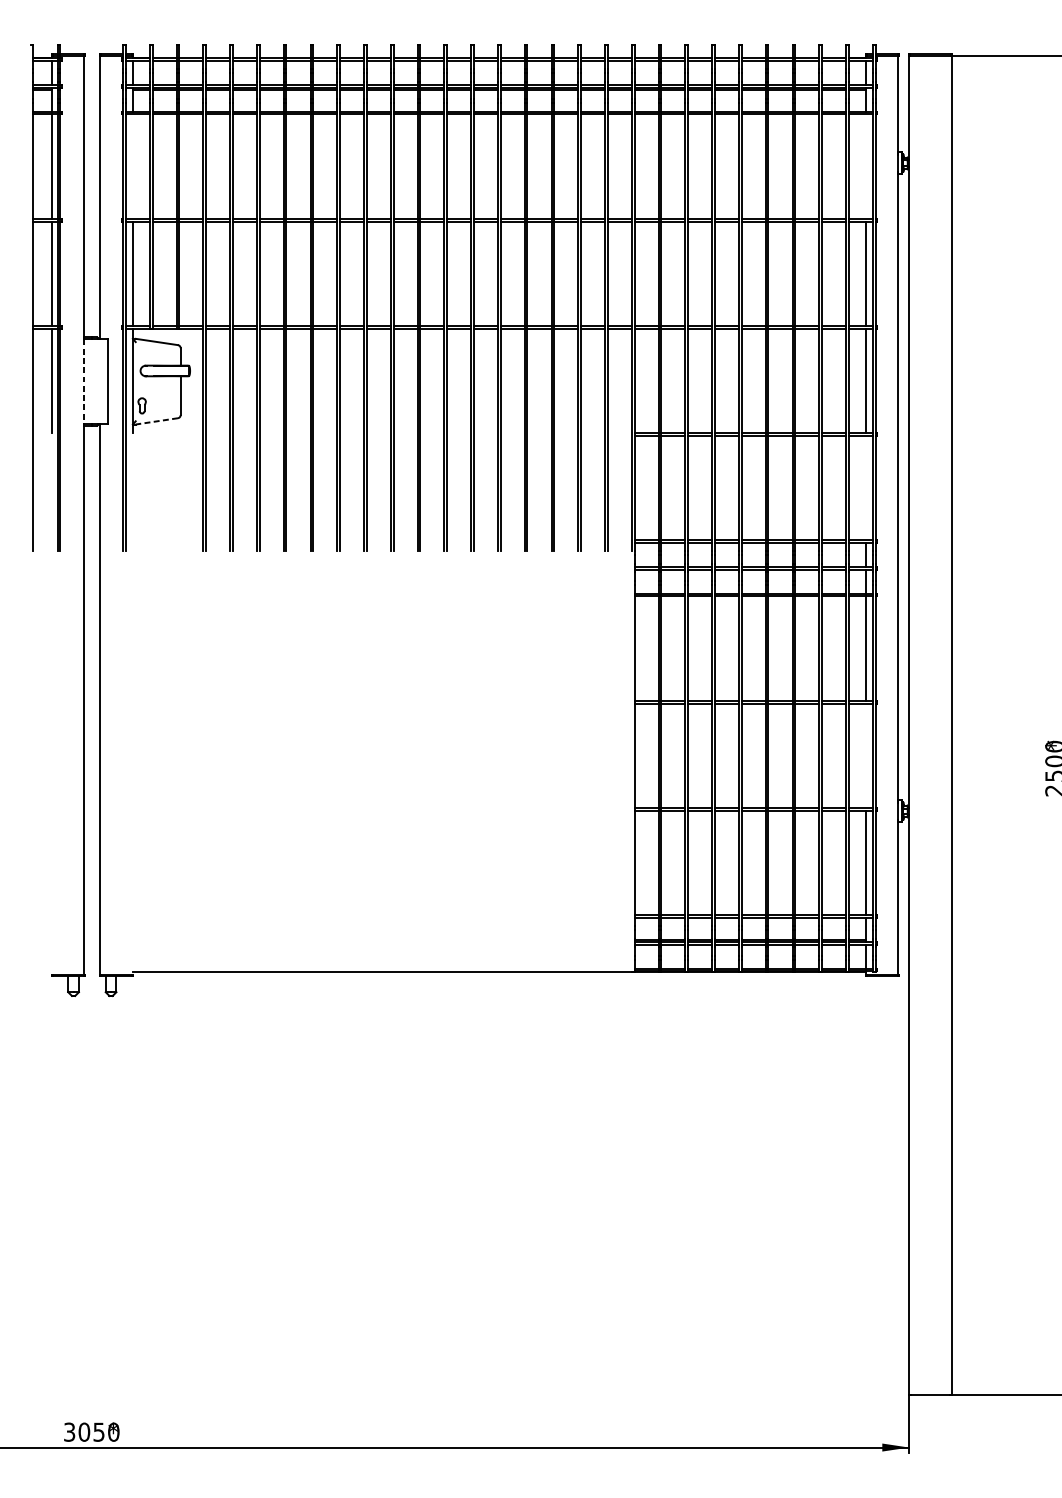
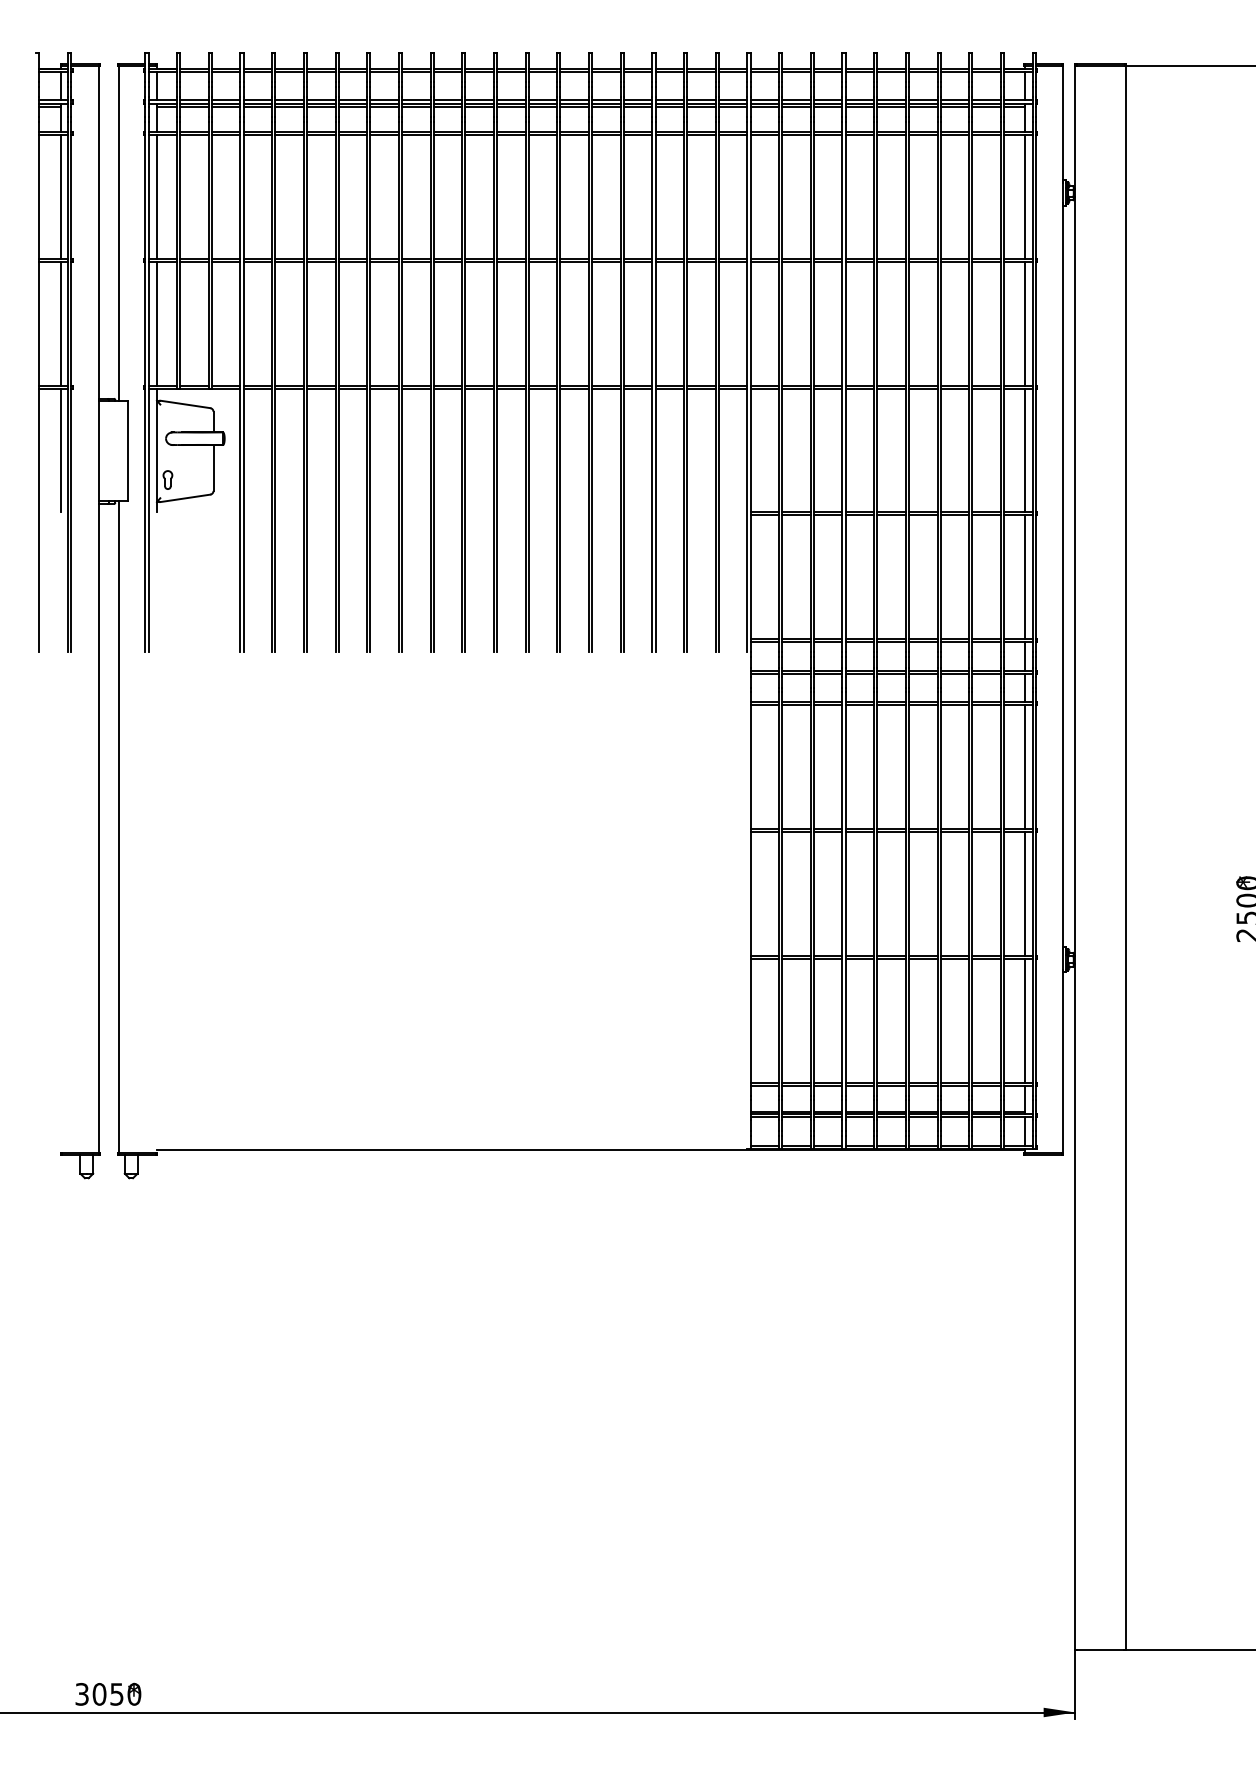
line: (132, 166) -> (156, 196), added
line: (866, 166) -> (1024, 196), added
line: (84, 381) -> (99, 451), dashed -> solid
line: (156, 421) -> (184, 498), dashed -> solid
line: (866, 487) -> (1024, 576), added
line: (866, 755) -> (1024, 893), added

